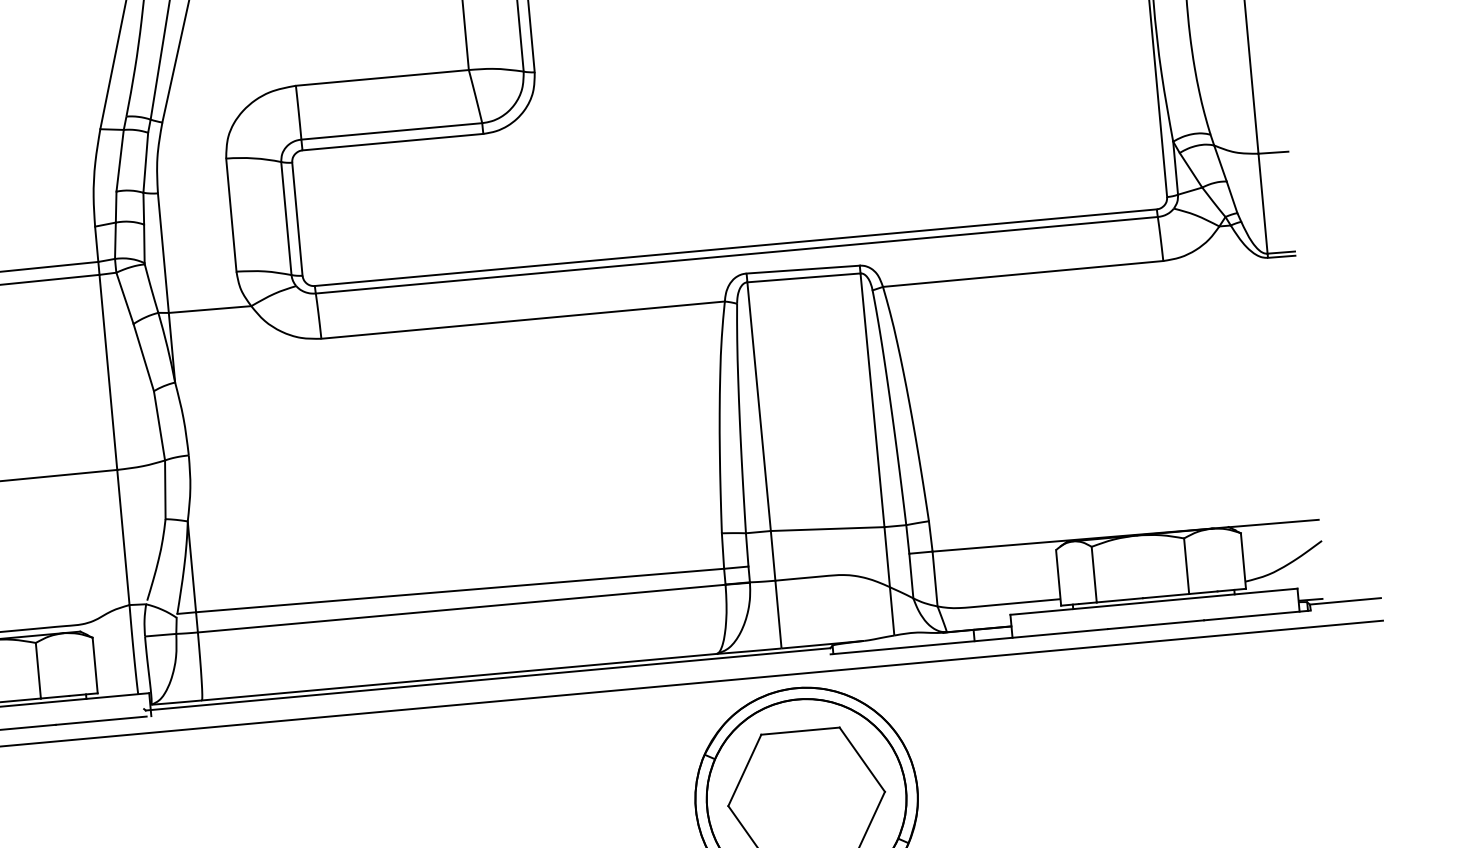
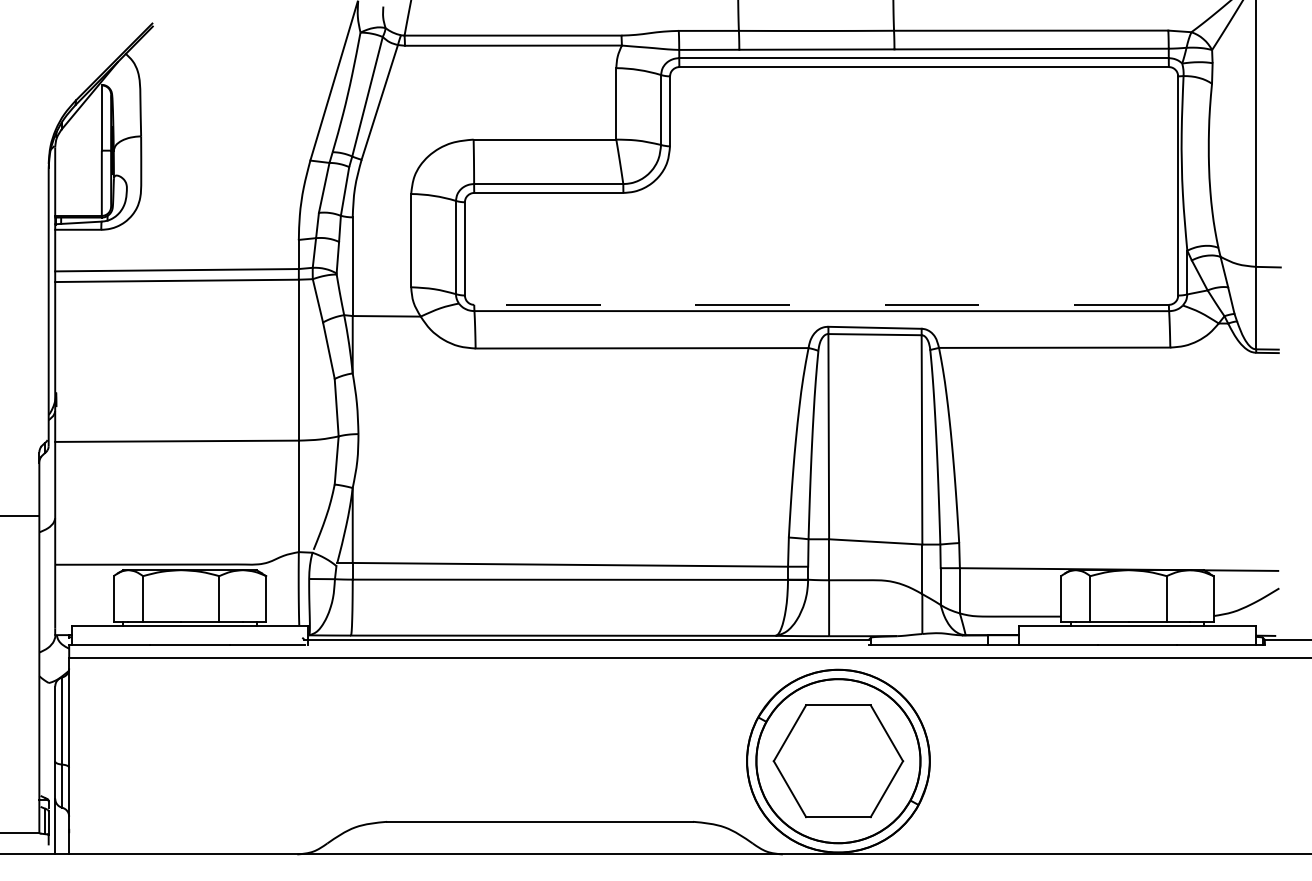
line: (735, 247) -> (821, 304), solid -> dashed

